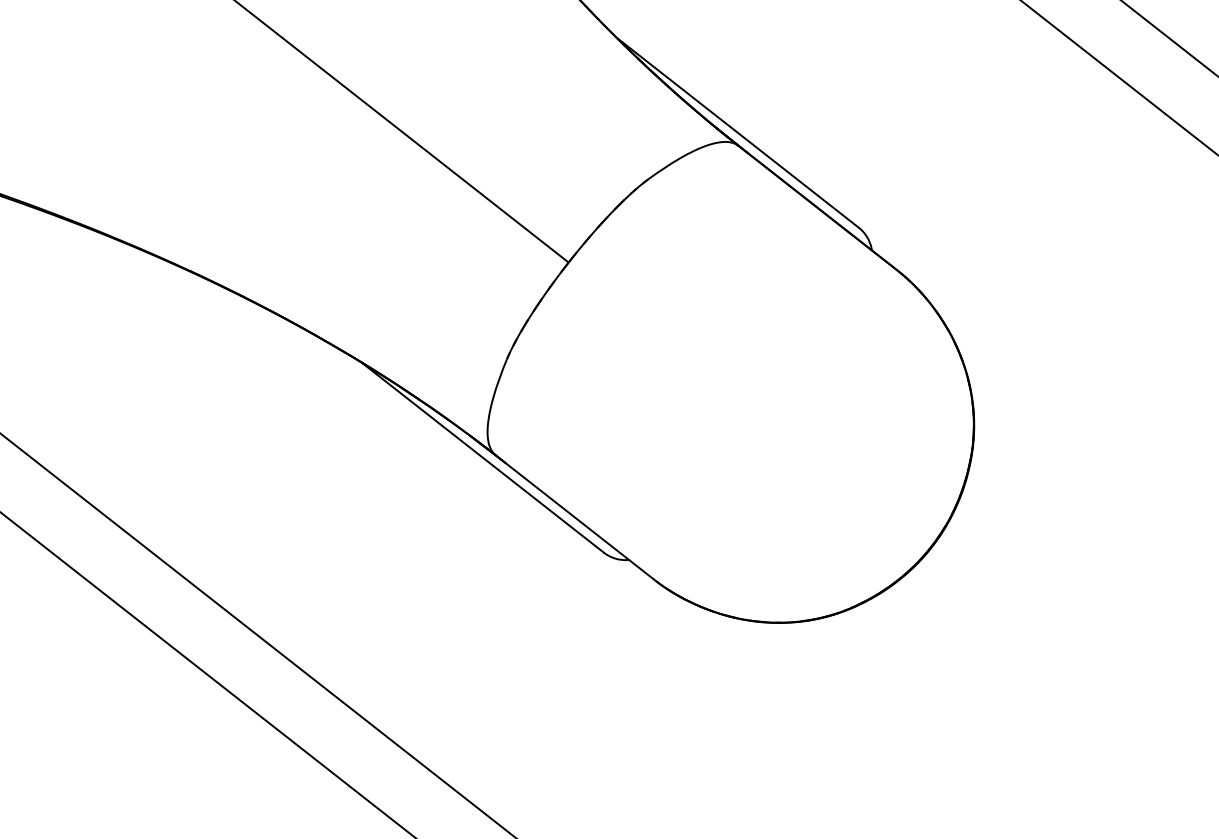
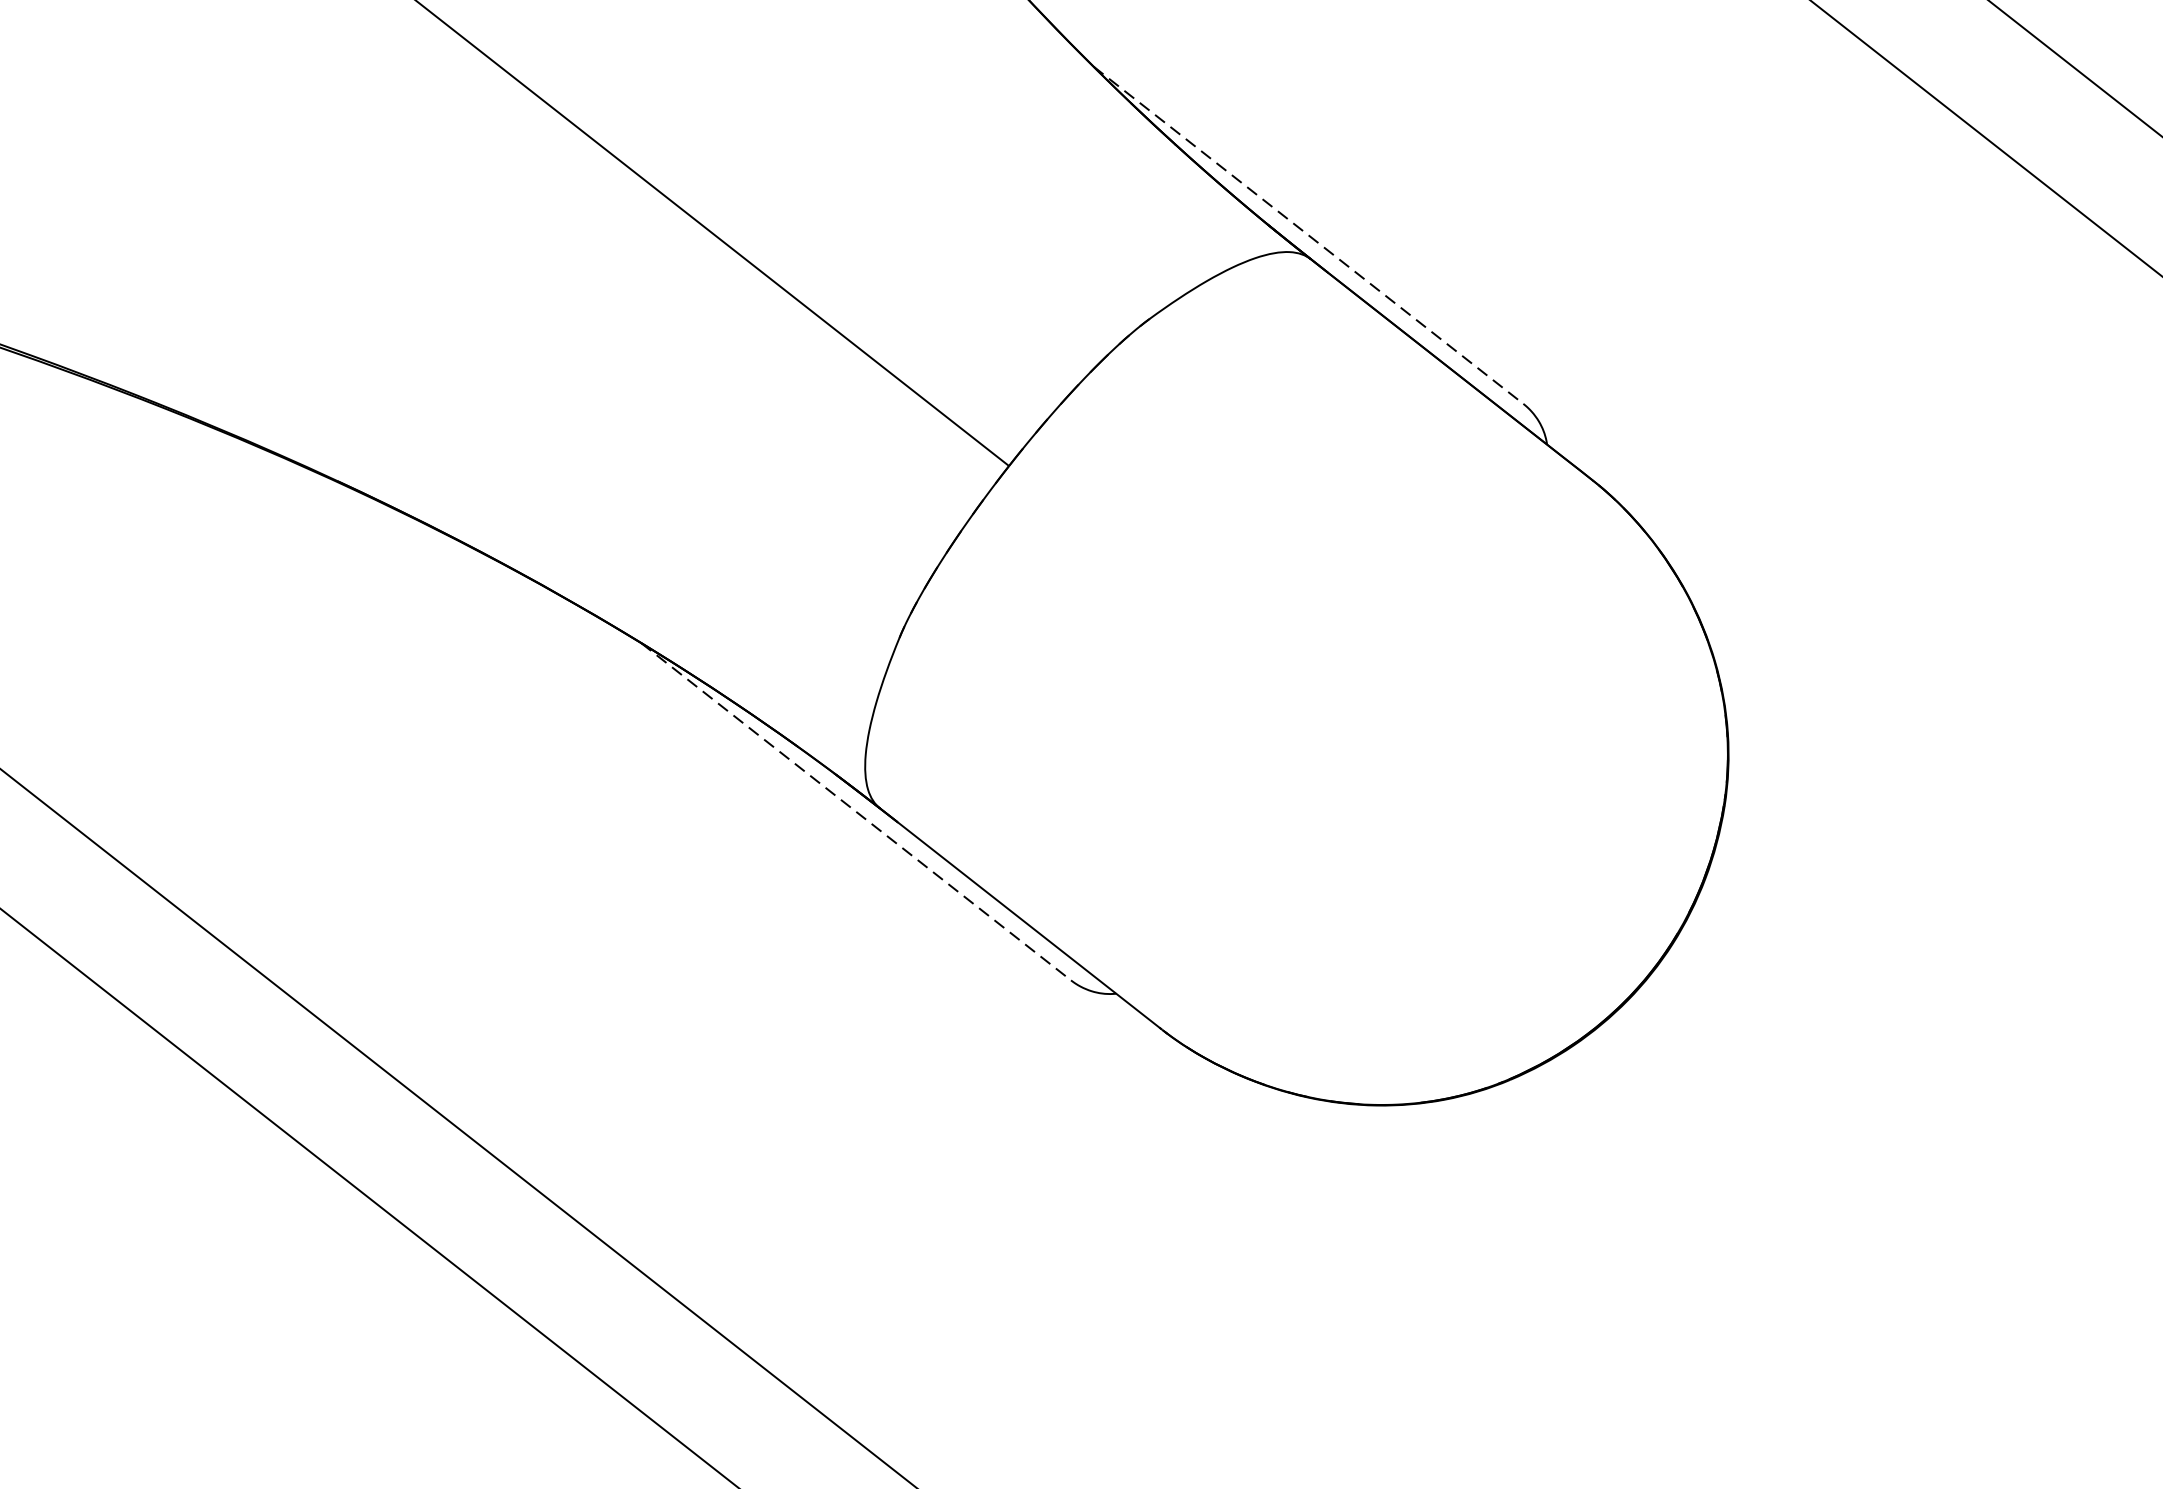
line: (737, 132) -> (1308, 235), solid -> dashed
line: (482, 457) -> (856, 811), solid -> dashed

